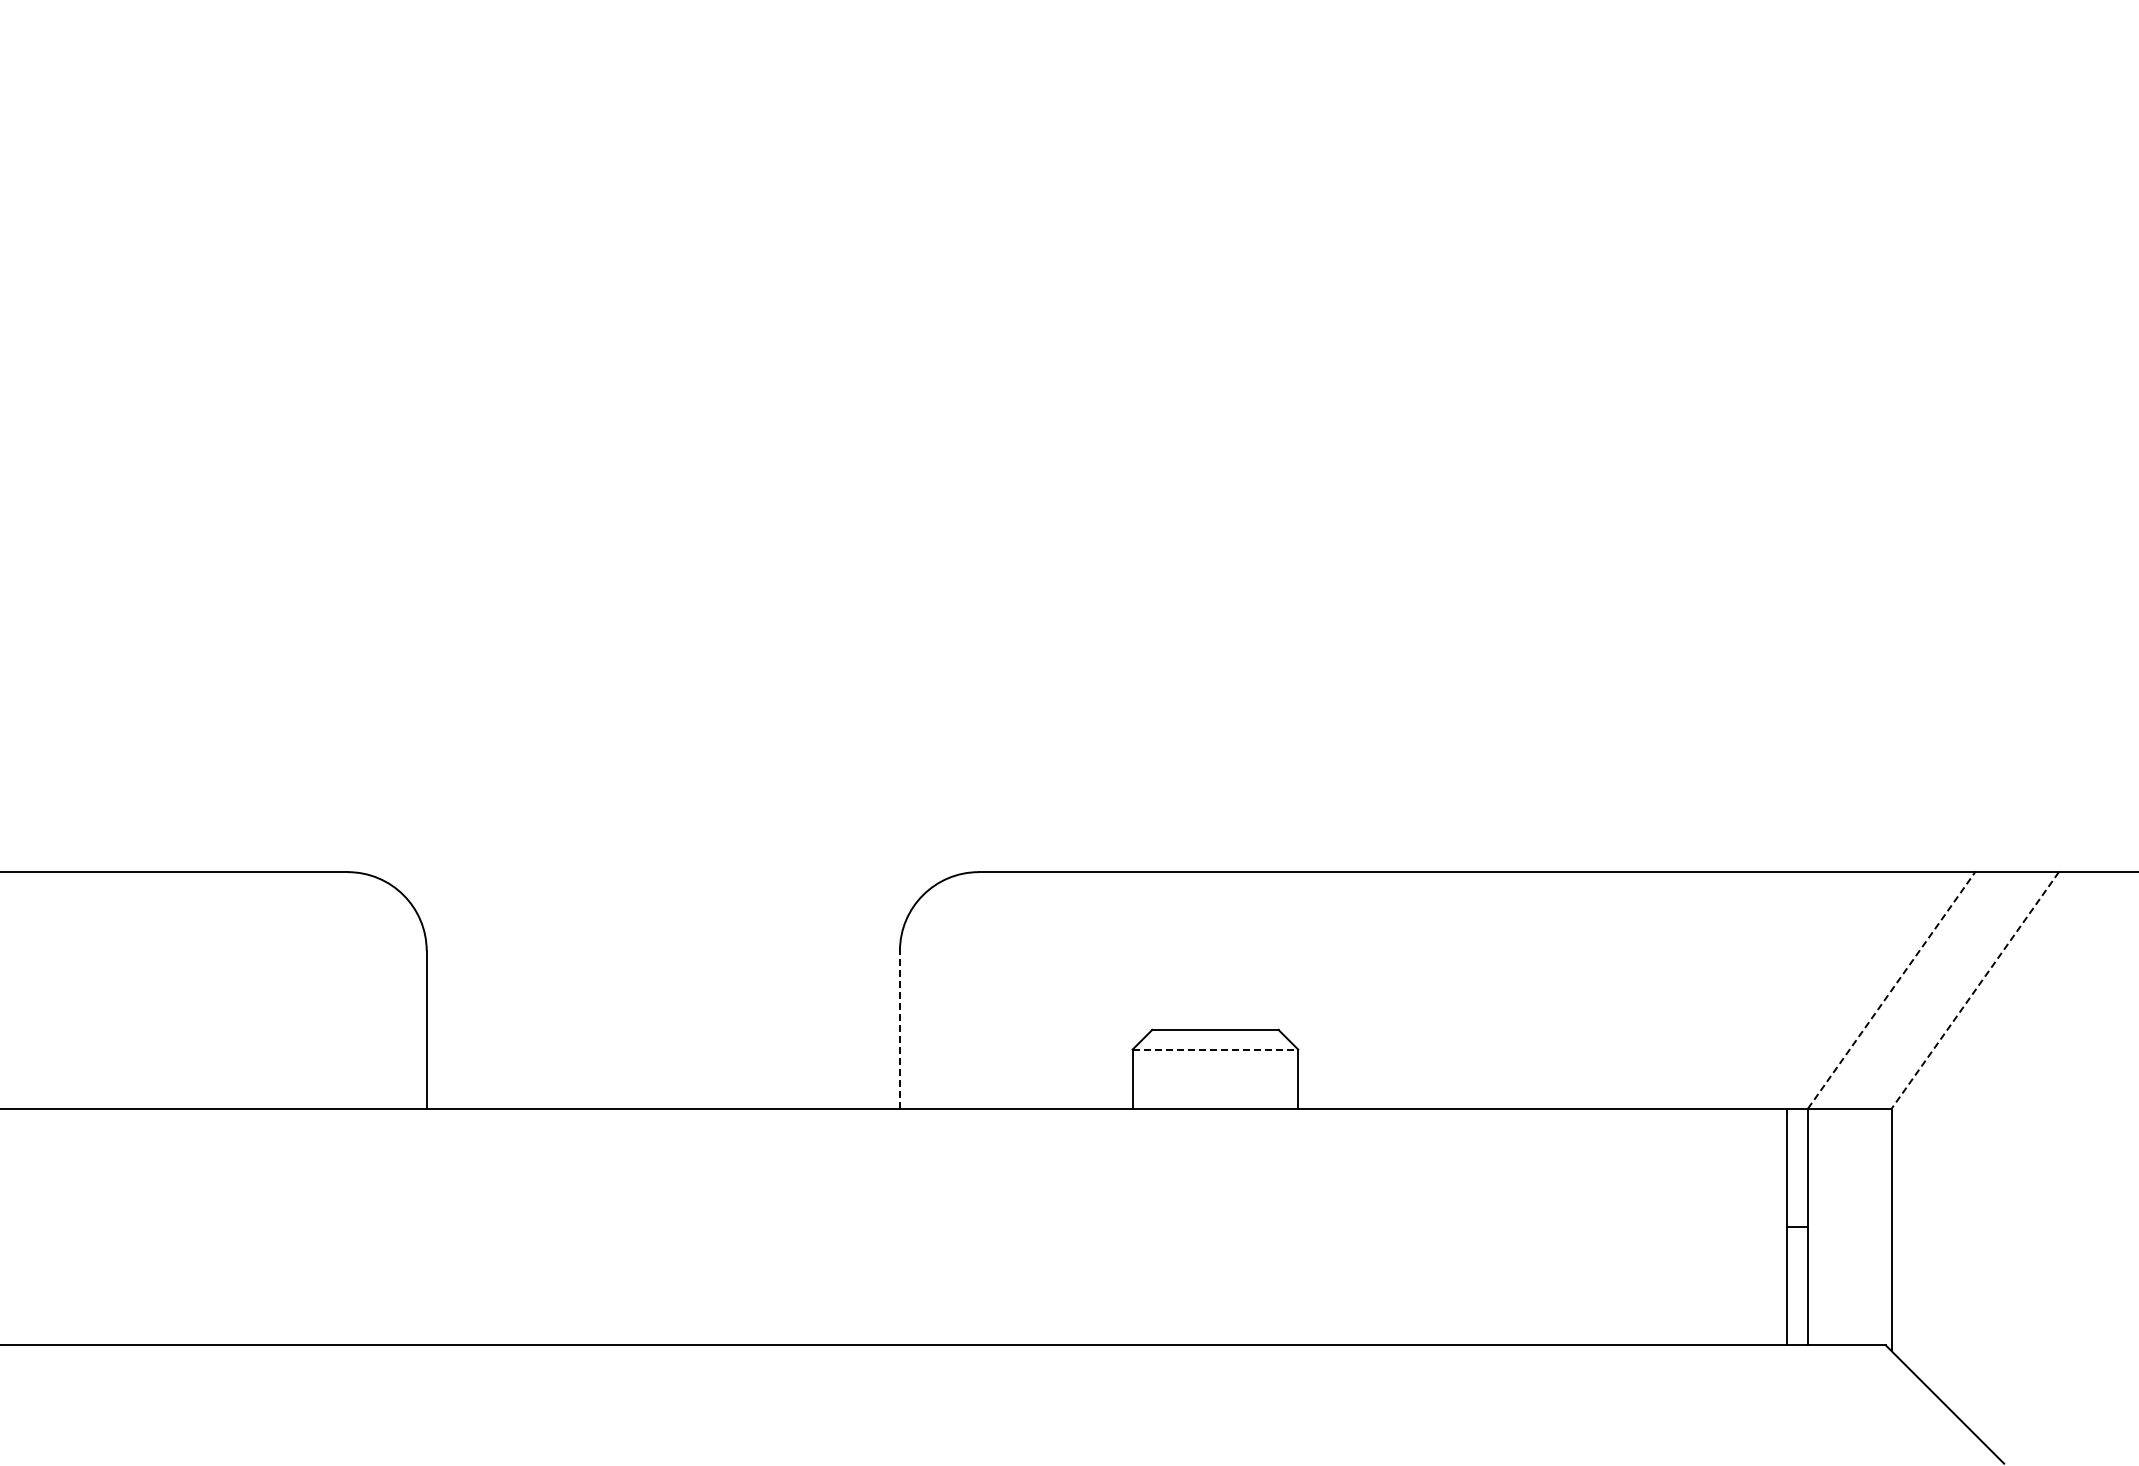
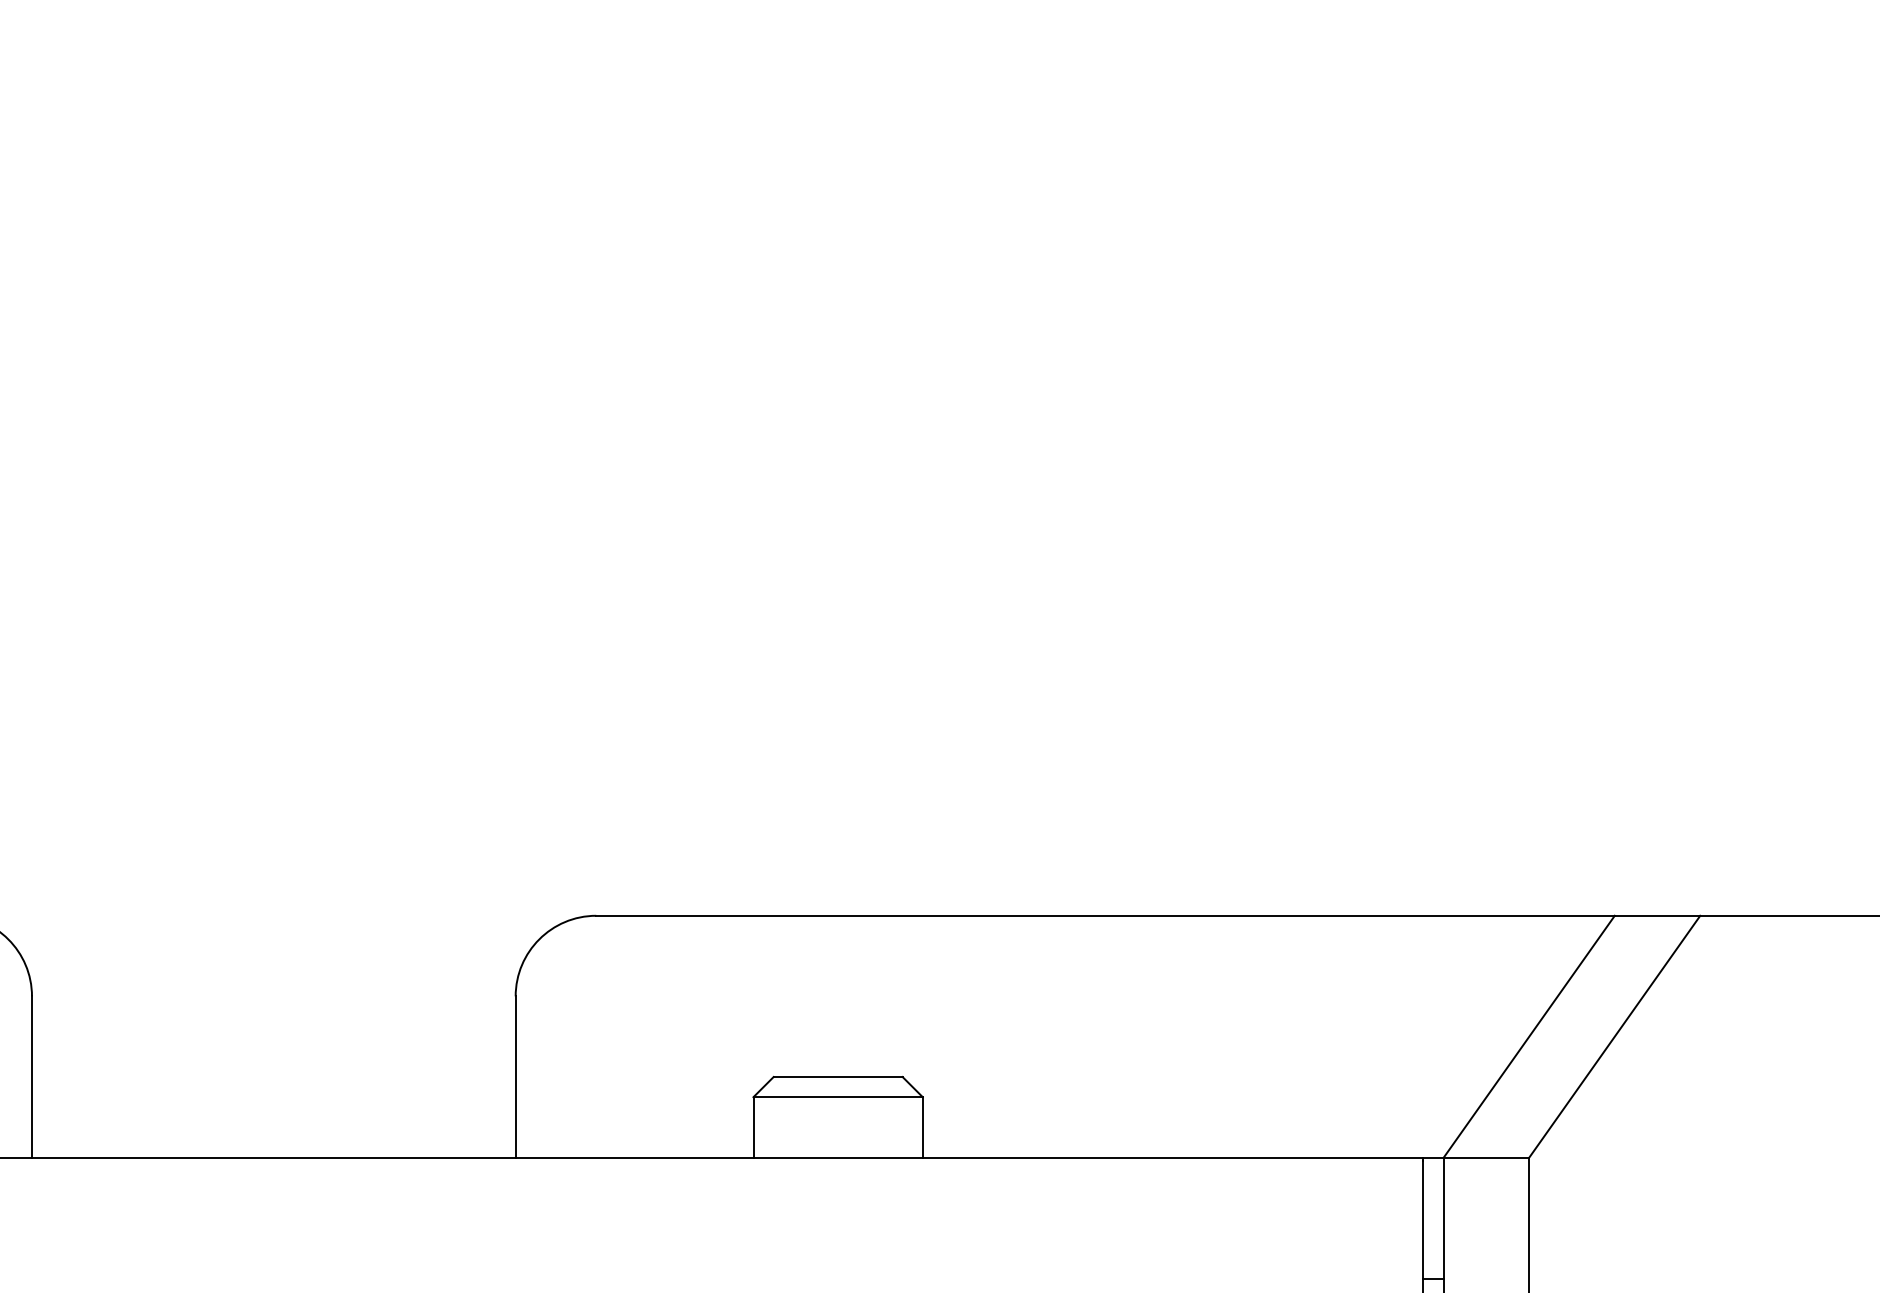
line: (1891, 990) -> (1529, 1036), dashed -> solid
line: (1975, 990) -> (1615, 1036), dashed -> solid
line: (899, 1029) -> (515, 1076), dashed -> solid
line: (1215, 1049) -> (838, 1097), dashed -> solid

